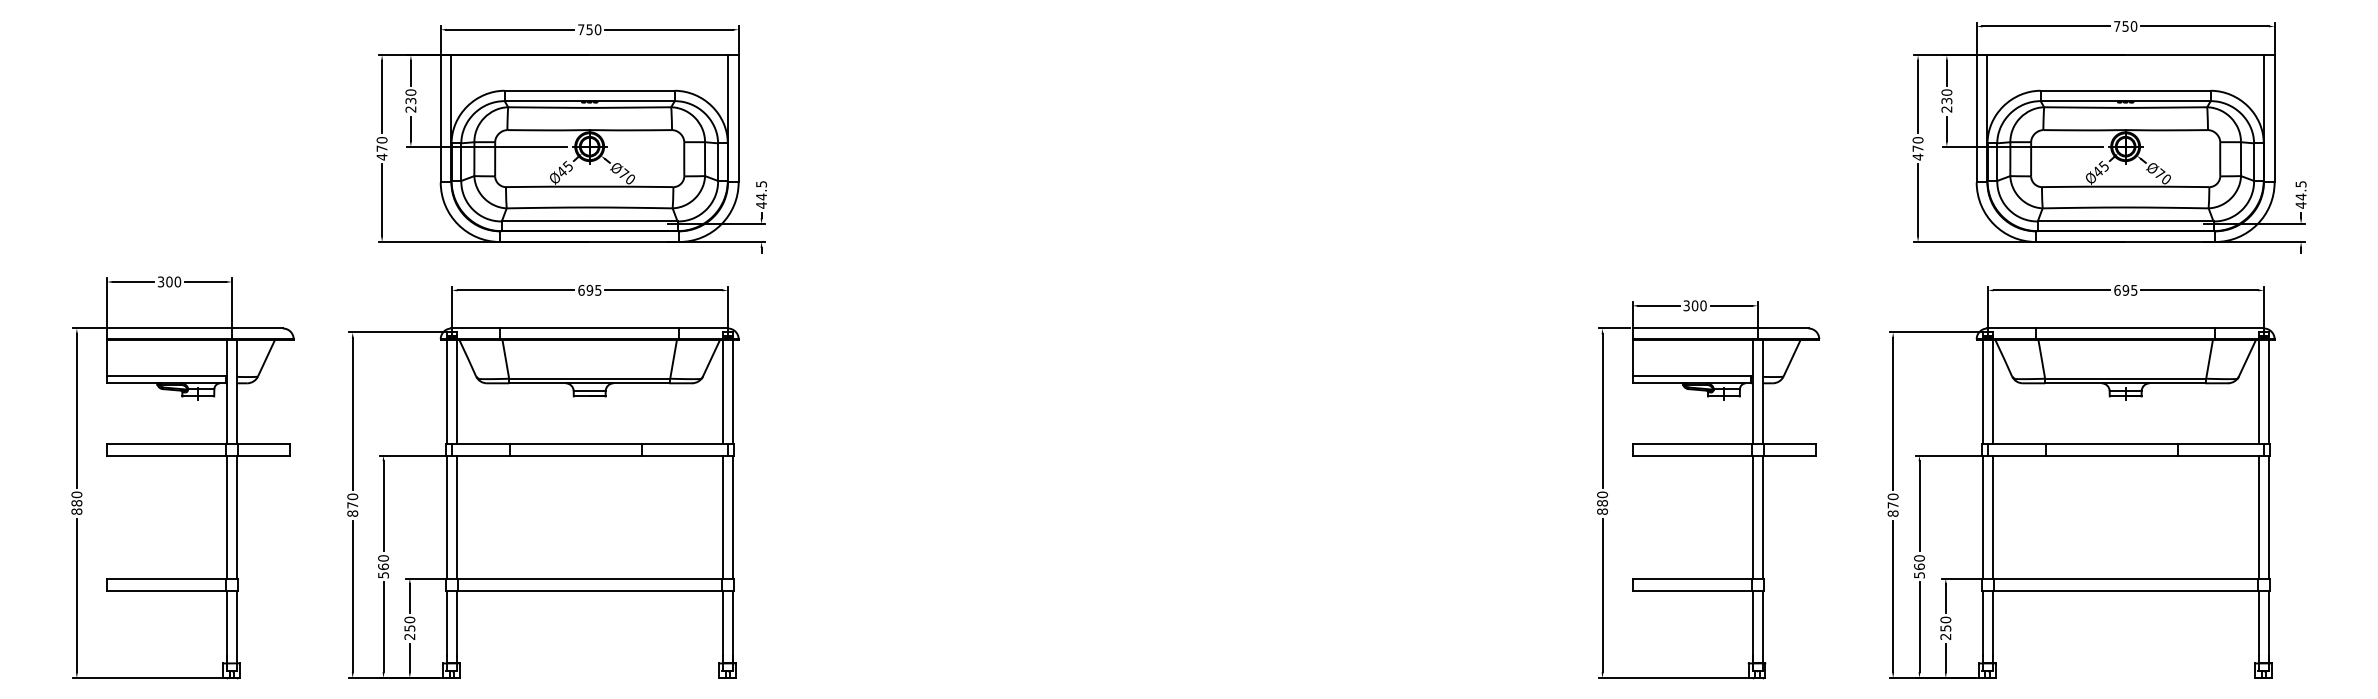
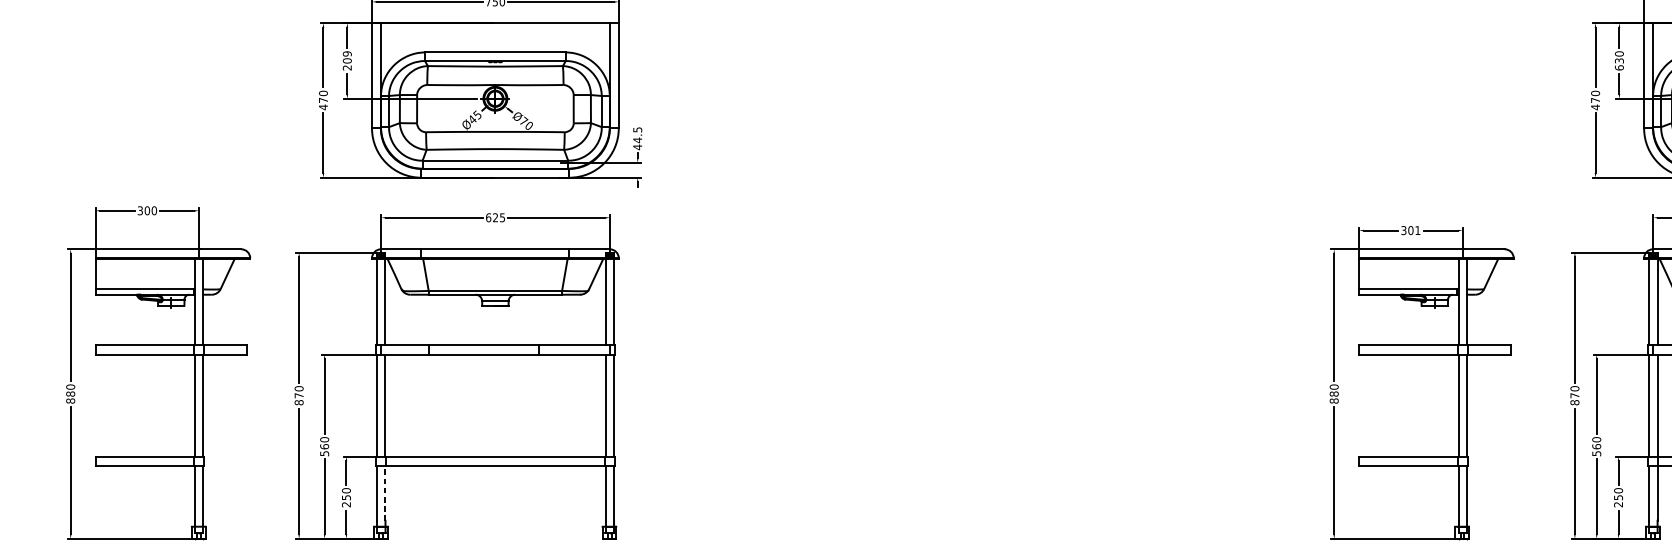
text: (410, 96) -> (346, 57), 230 -> 209
text: (1946, 109) -> (1619, 67), 230 -> 630
text: (589, 290) -> (495, 217), 695 -> 625
text: (1703, 305) -> (1417, 230), 300 -> 301
line: (456, 623) -> (385, 493), solid -> dashed

